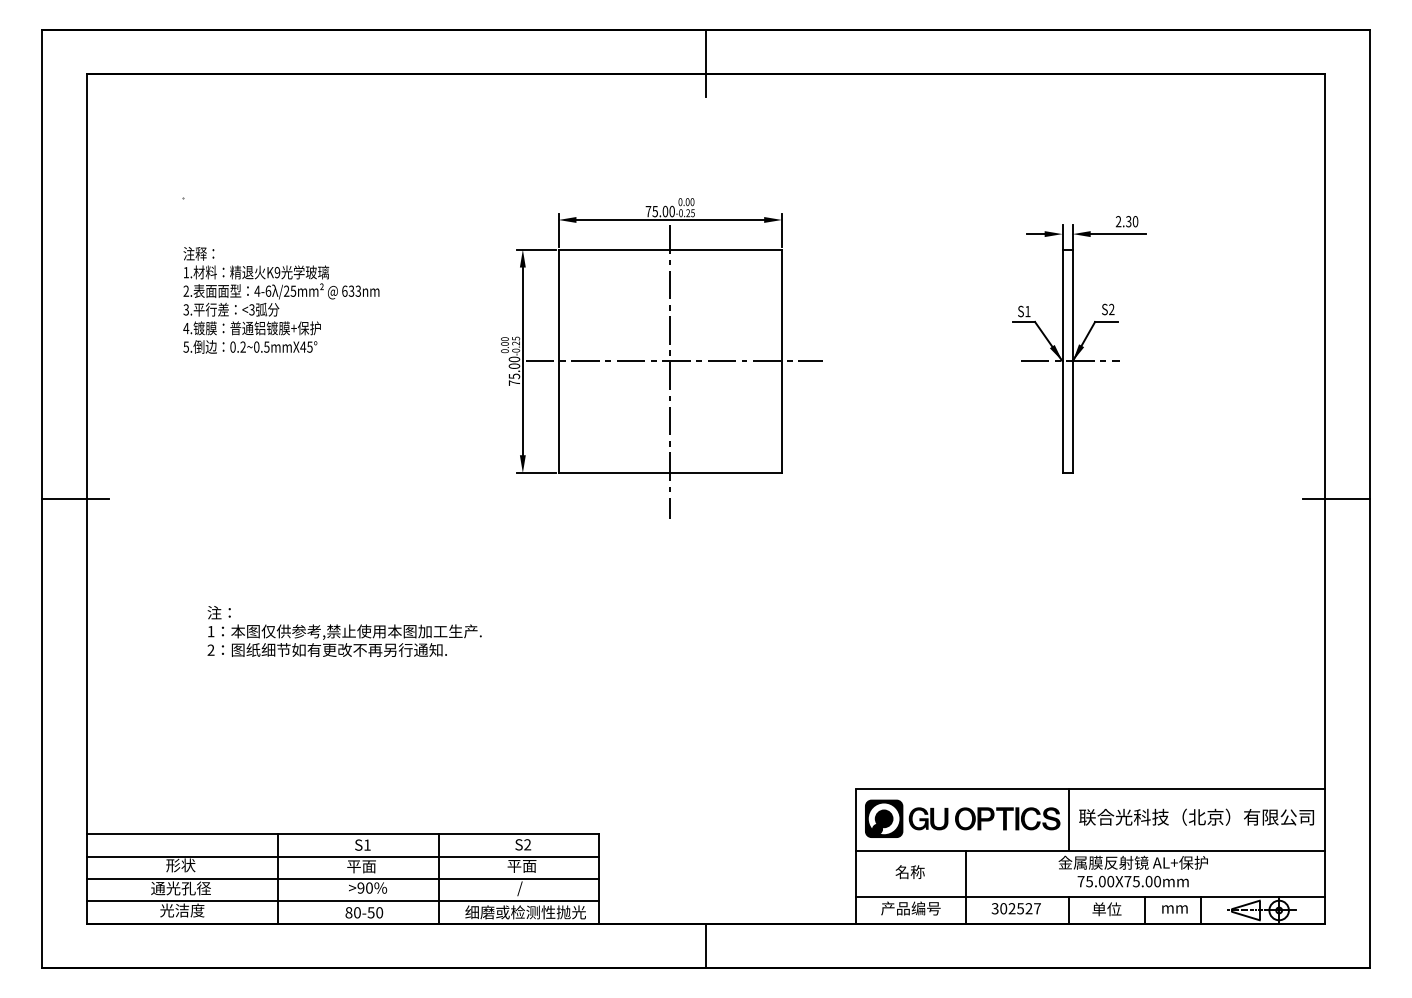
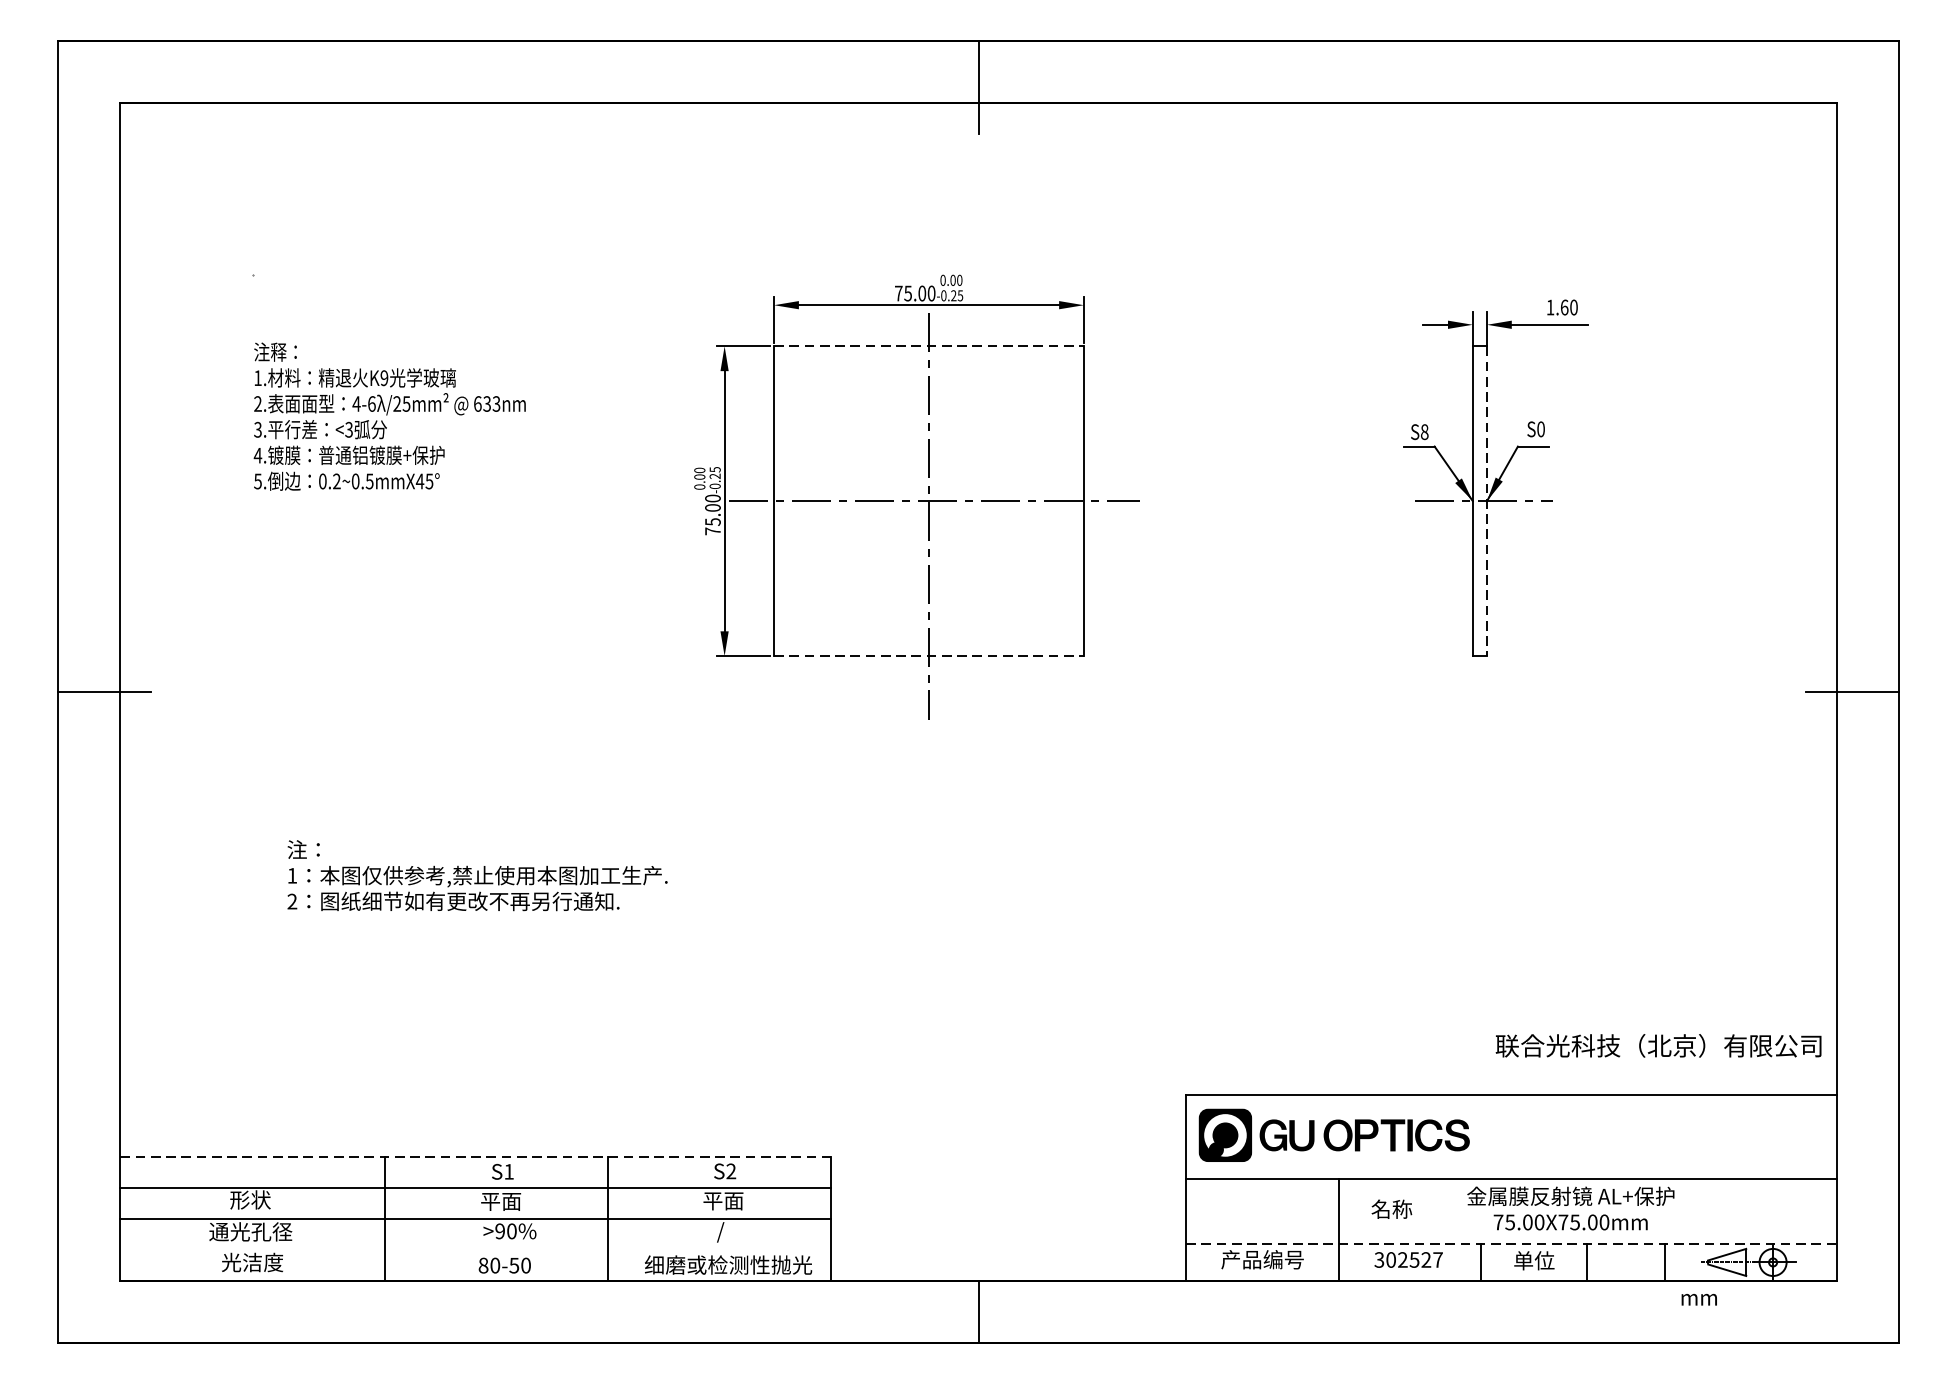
text: (1123, 221) -> (1557, 307), 2.30 -> 1.60
line: (670, 249) -> (929, 346), solid -> dashed
text: (1111, 309) -> (1540, 429), S2 -> S0
text: (1027, 311) -> (1424, 432), S1 -> S8
line: (1072, 361) -> (1486, 501), solid -> dashed
line: (670, 473) -> (929, 656), solid -> dashed
text: (1196, 816) -> (1658, 1044), moved
line: (1068, 819) -> (1481, 1136), removed
line: (343, 834) -> (475, 1157), solid -> dashed
text: (909, 872) -> (1390, 1209), moved
line: (1090, 897) -> (1511, 1244), solid -> dashed
line: (343, 901) -> (475, 1249), removed
text: (1174, 909) -> (1698, 1299), moved

